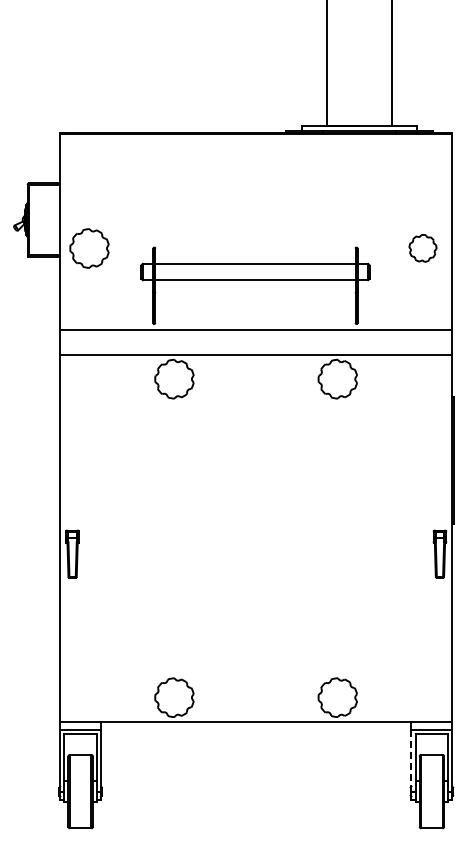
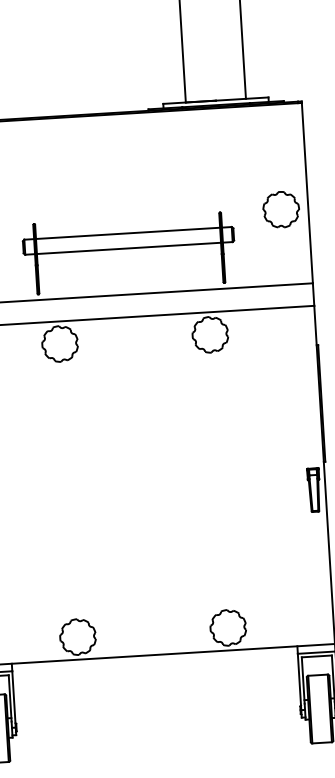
part: (422, 248) -> (280, 209), size x1.43
line: (411, 761) -> (299, 682), dashed -> solid

